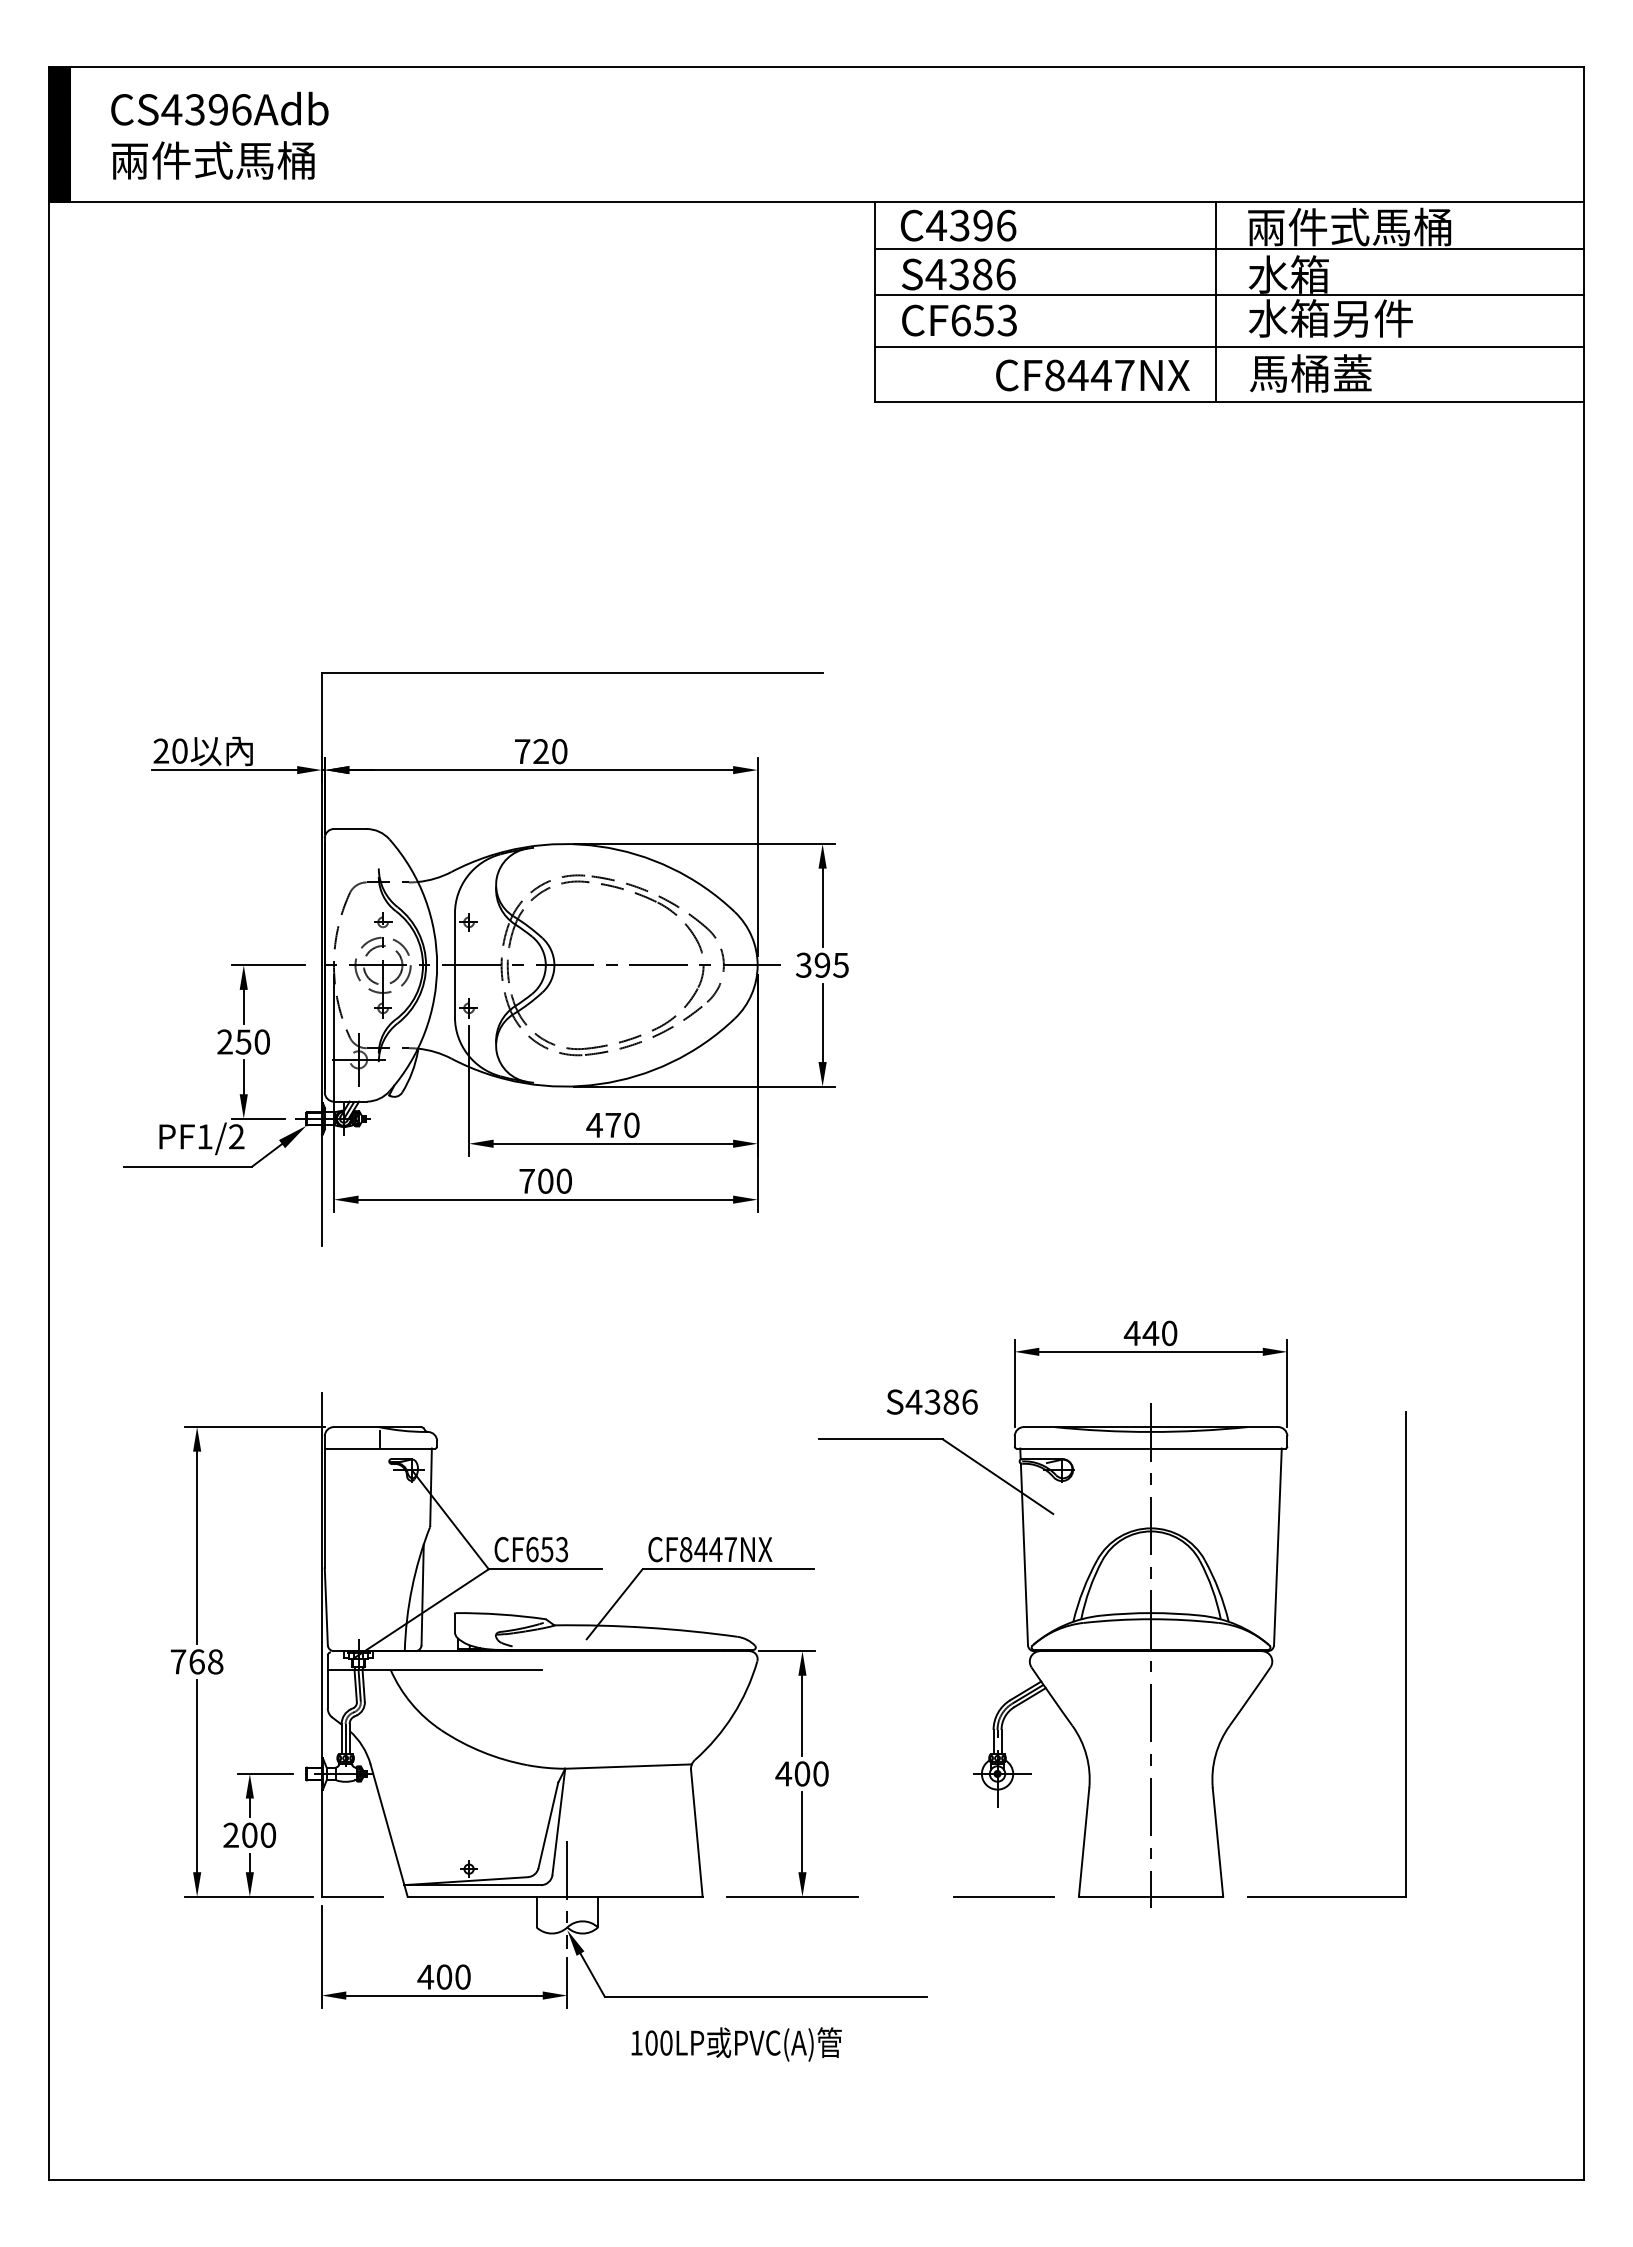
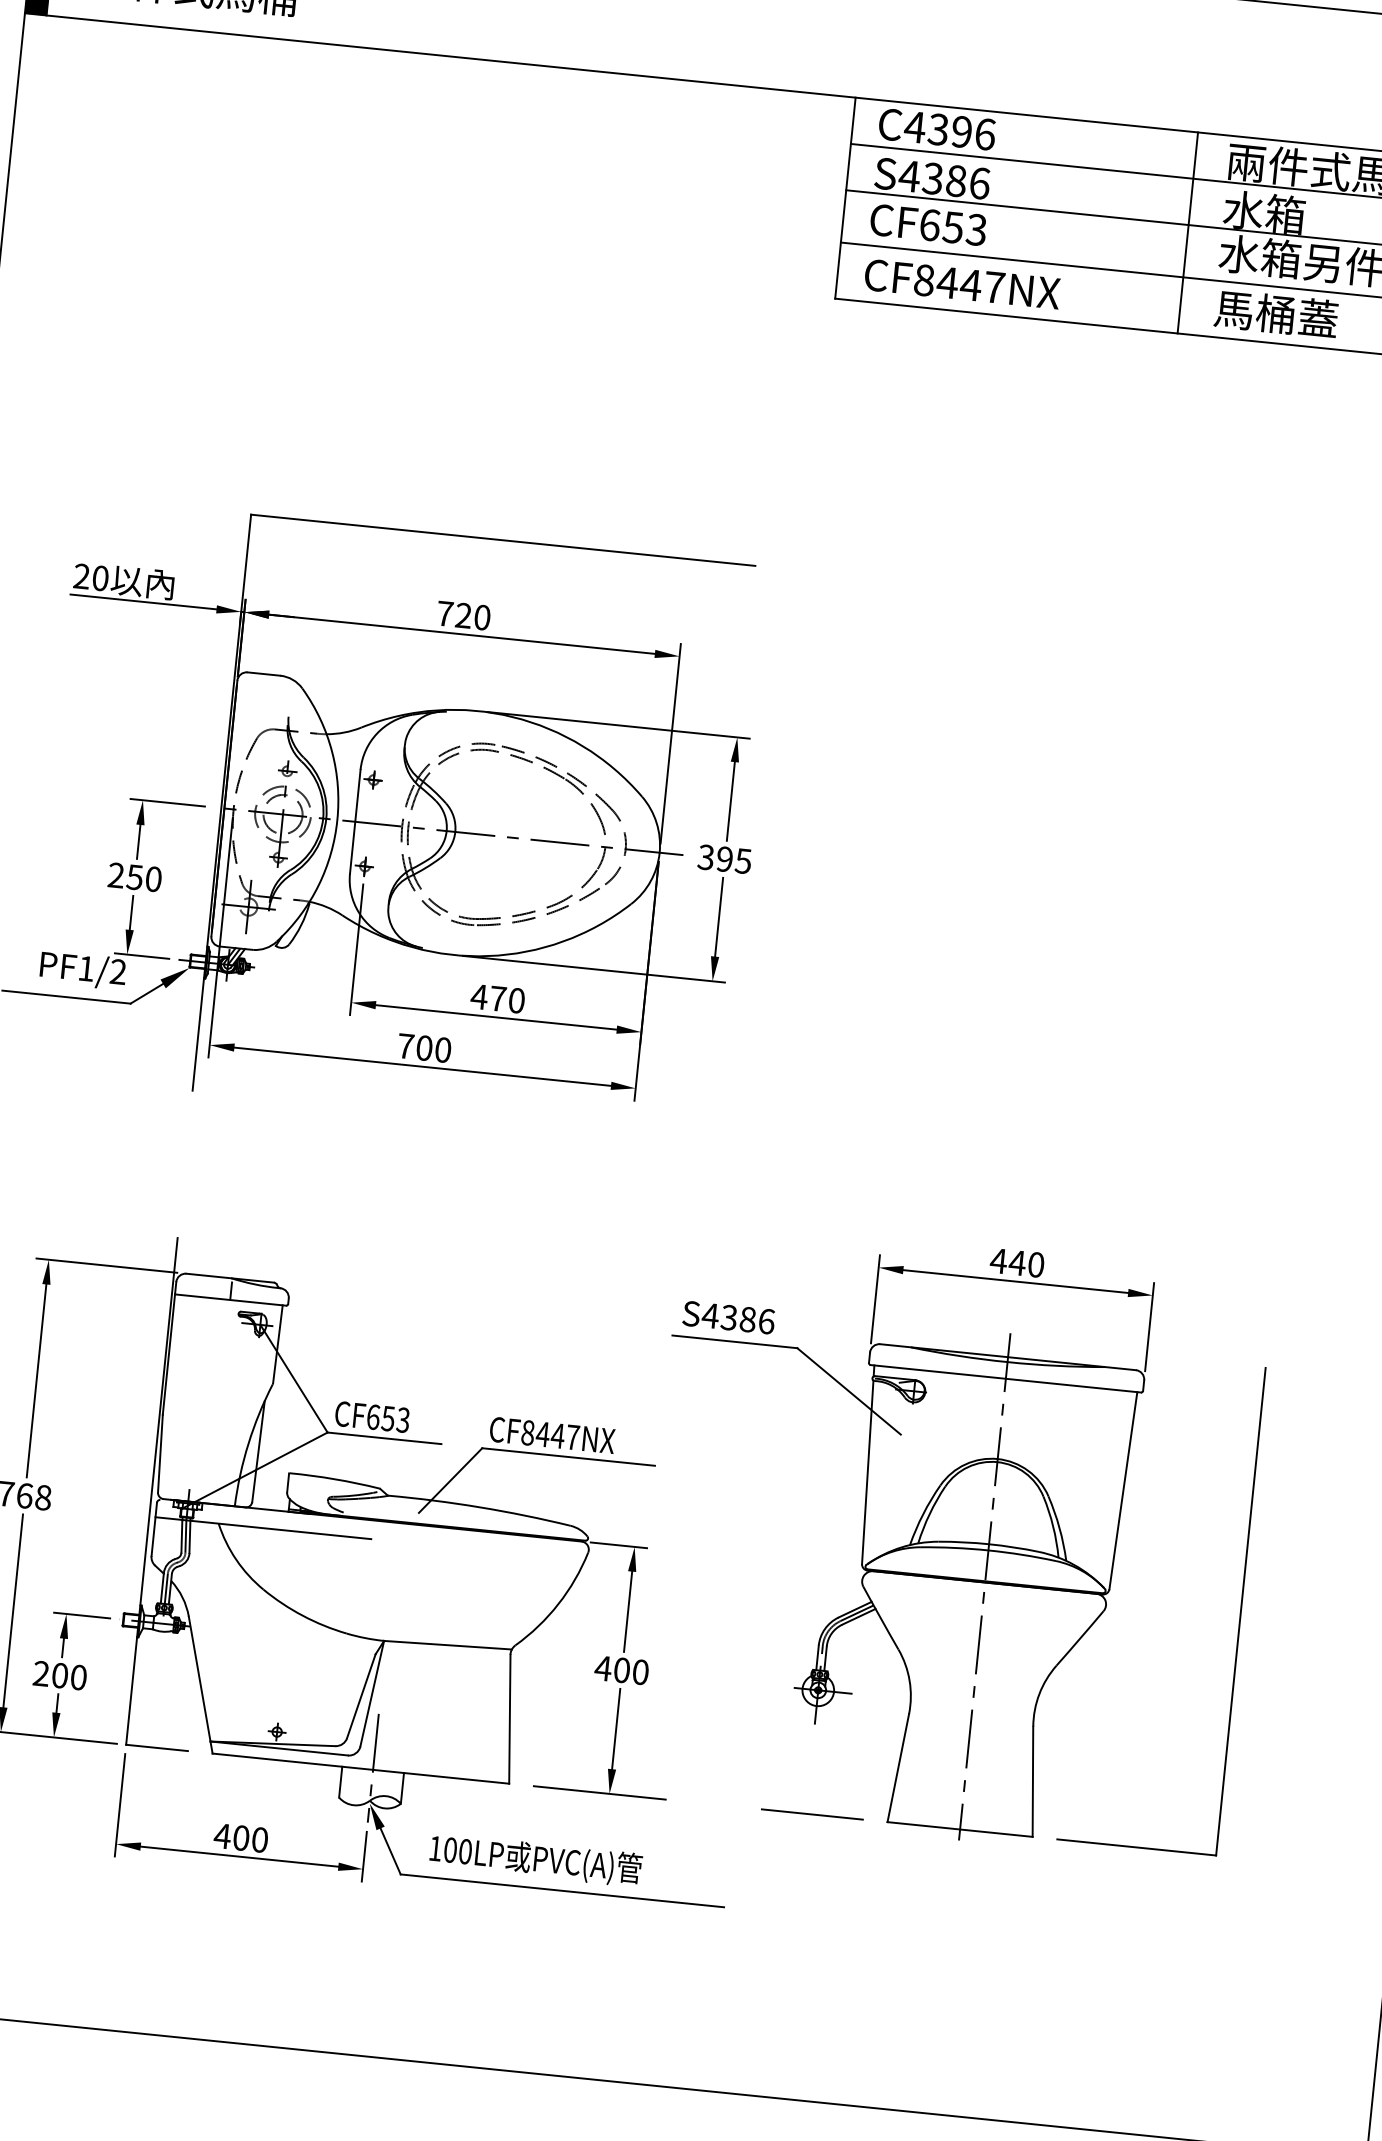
text: (1092, 375) -> (962, 284), moved
text: (931, 1401) -> (728, 1317), moved
text: (736, 2044) -> (535, 1860), moved

